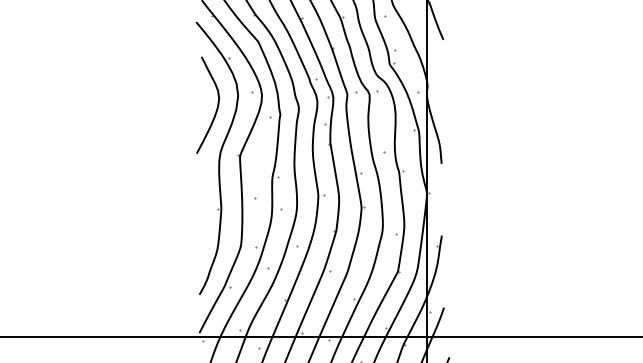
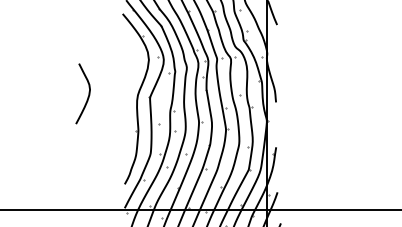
curve: (215, 109) -> (87, 96), moved

